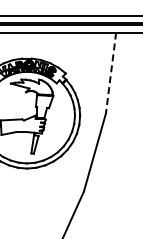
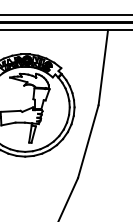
line: (111, 72) -> (103, 67), dashed -> solid

